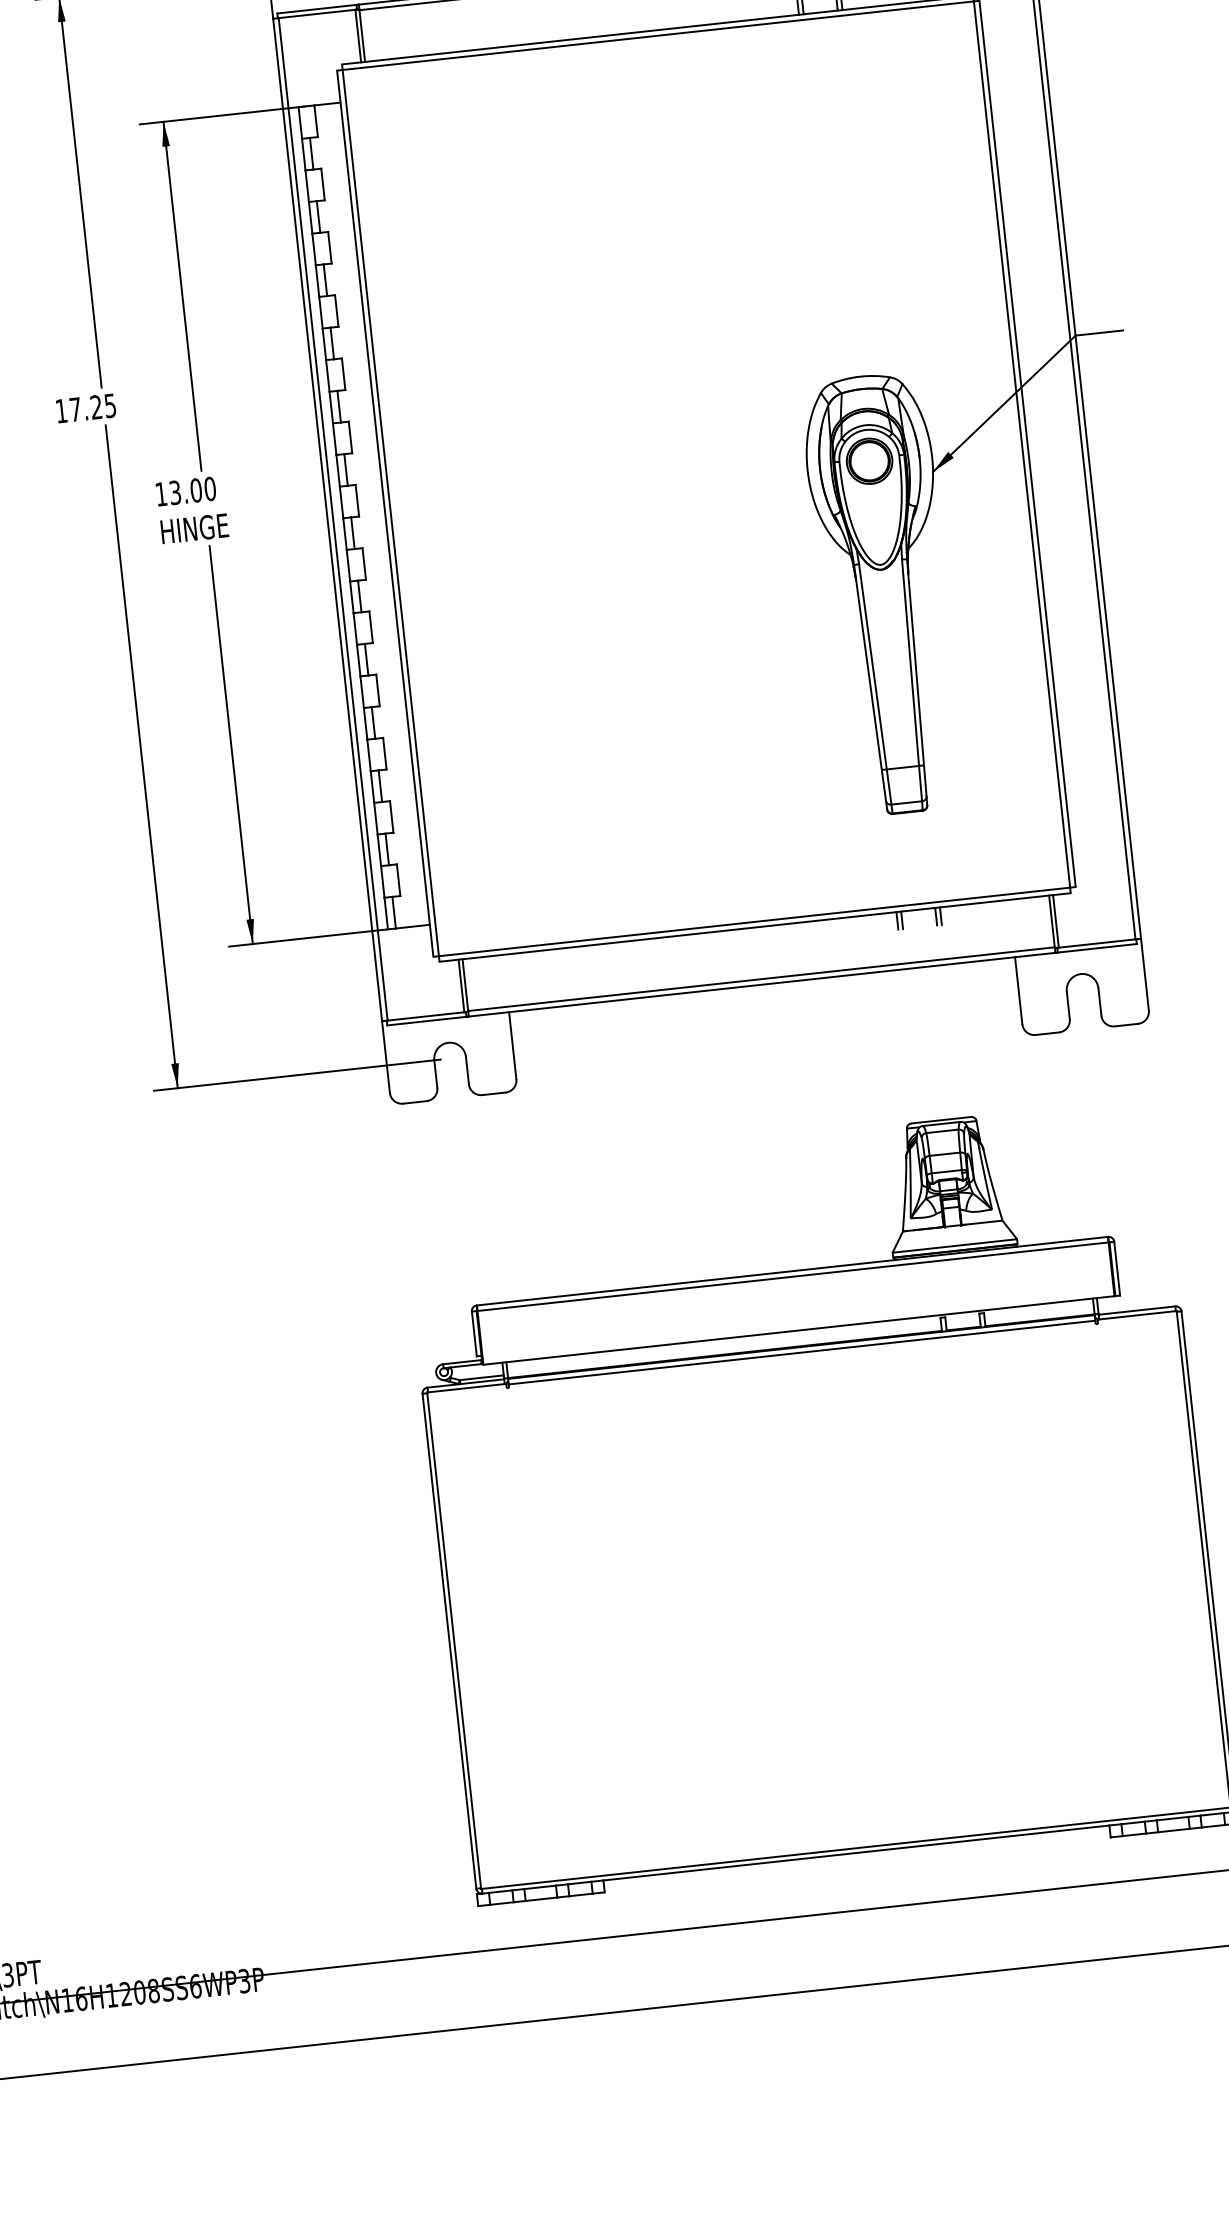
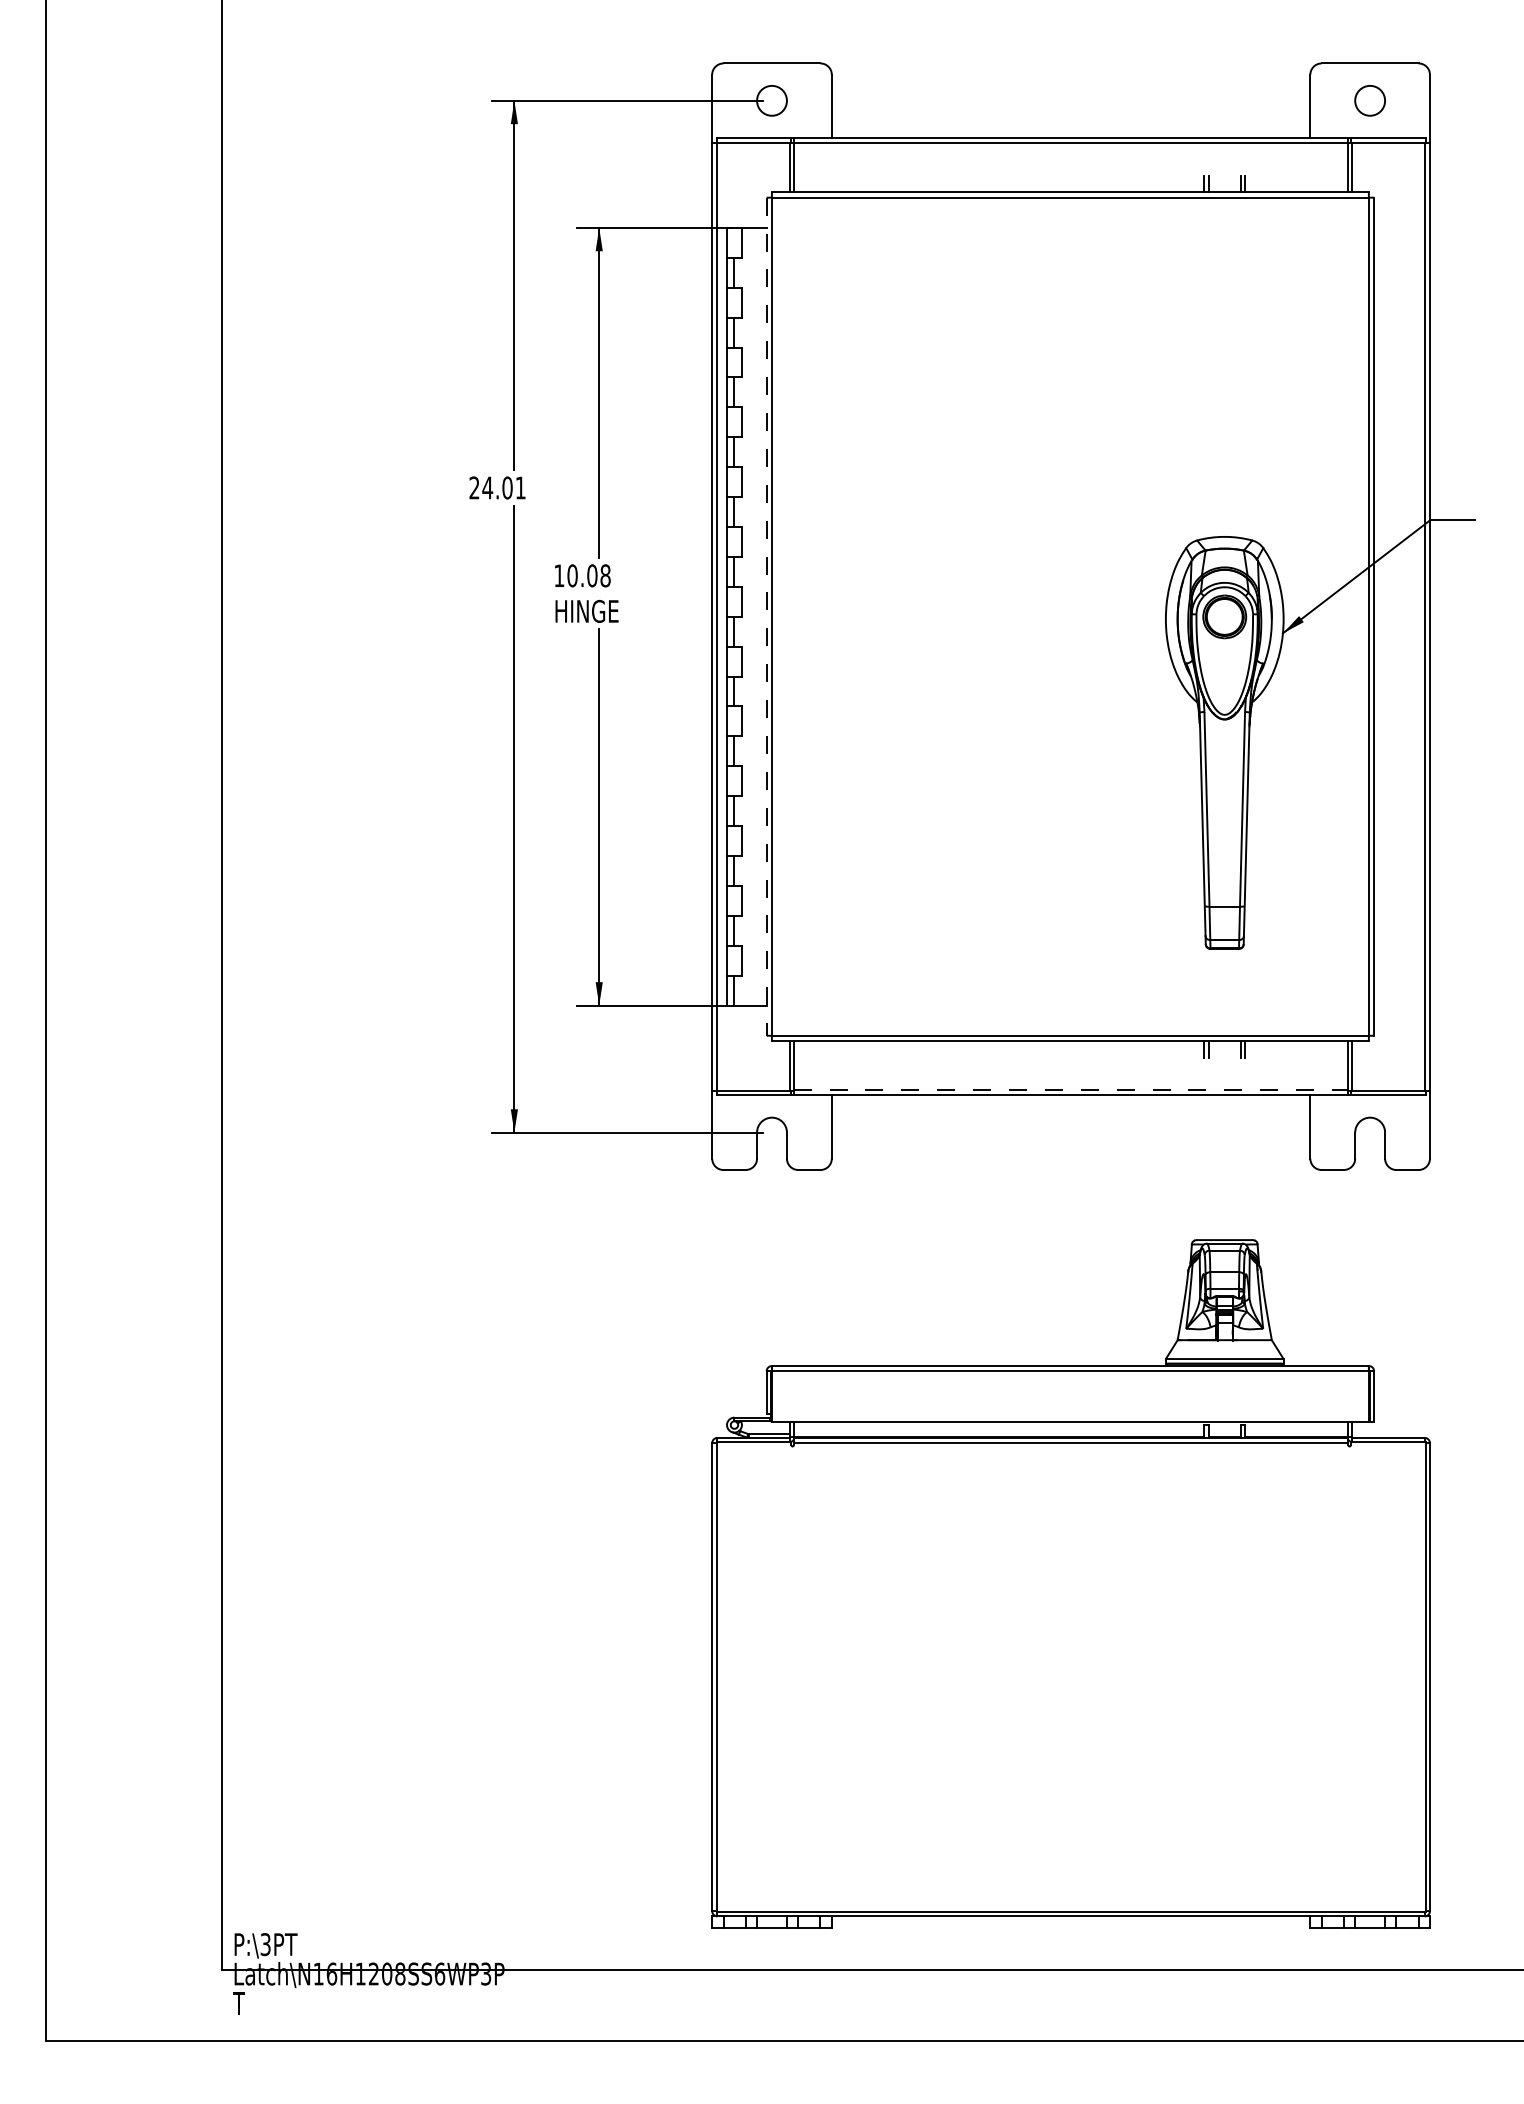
text: (85, 407) -> (497, 487), 17.25 -> 24.01
text: (192, 490) -> (588, 575), 13.00 -> 10.08
line: (385, 514) -> (766, 617), solid -> dashed
line: (761, 978) -> (1071, 1089), solid -> dashed

